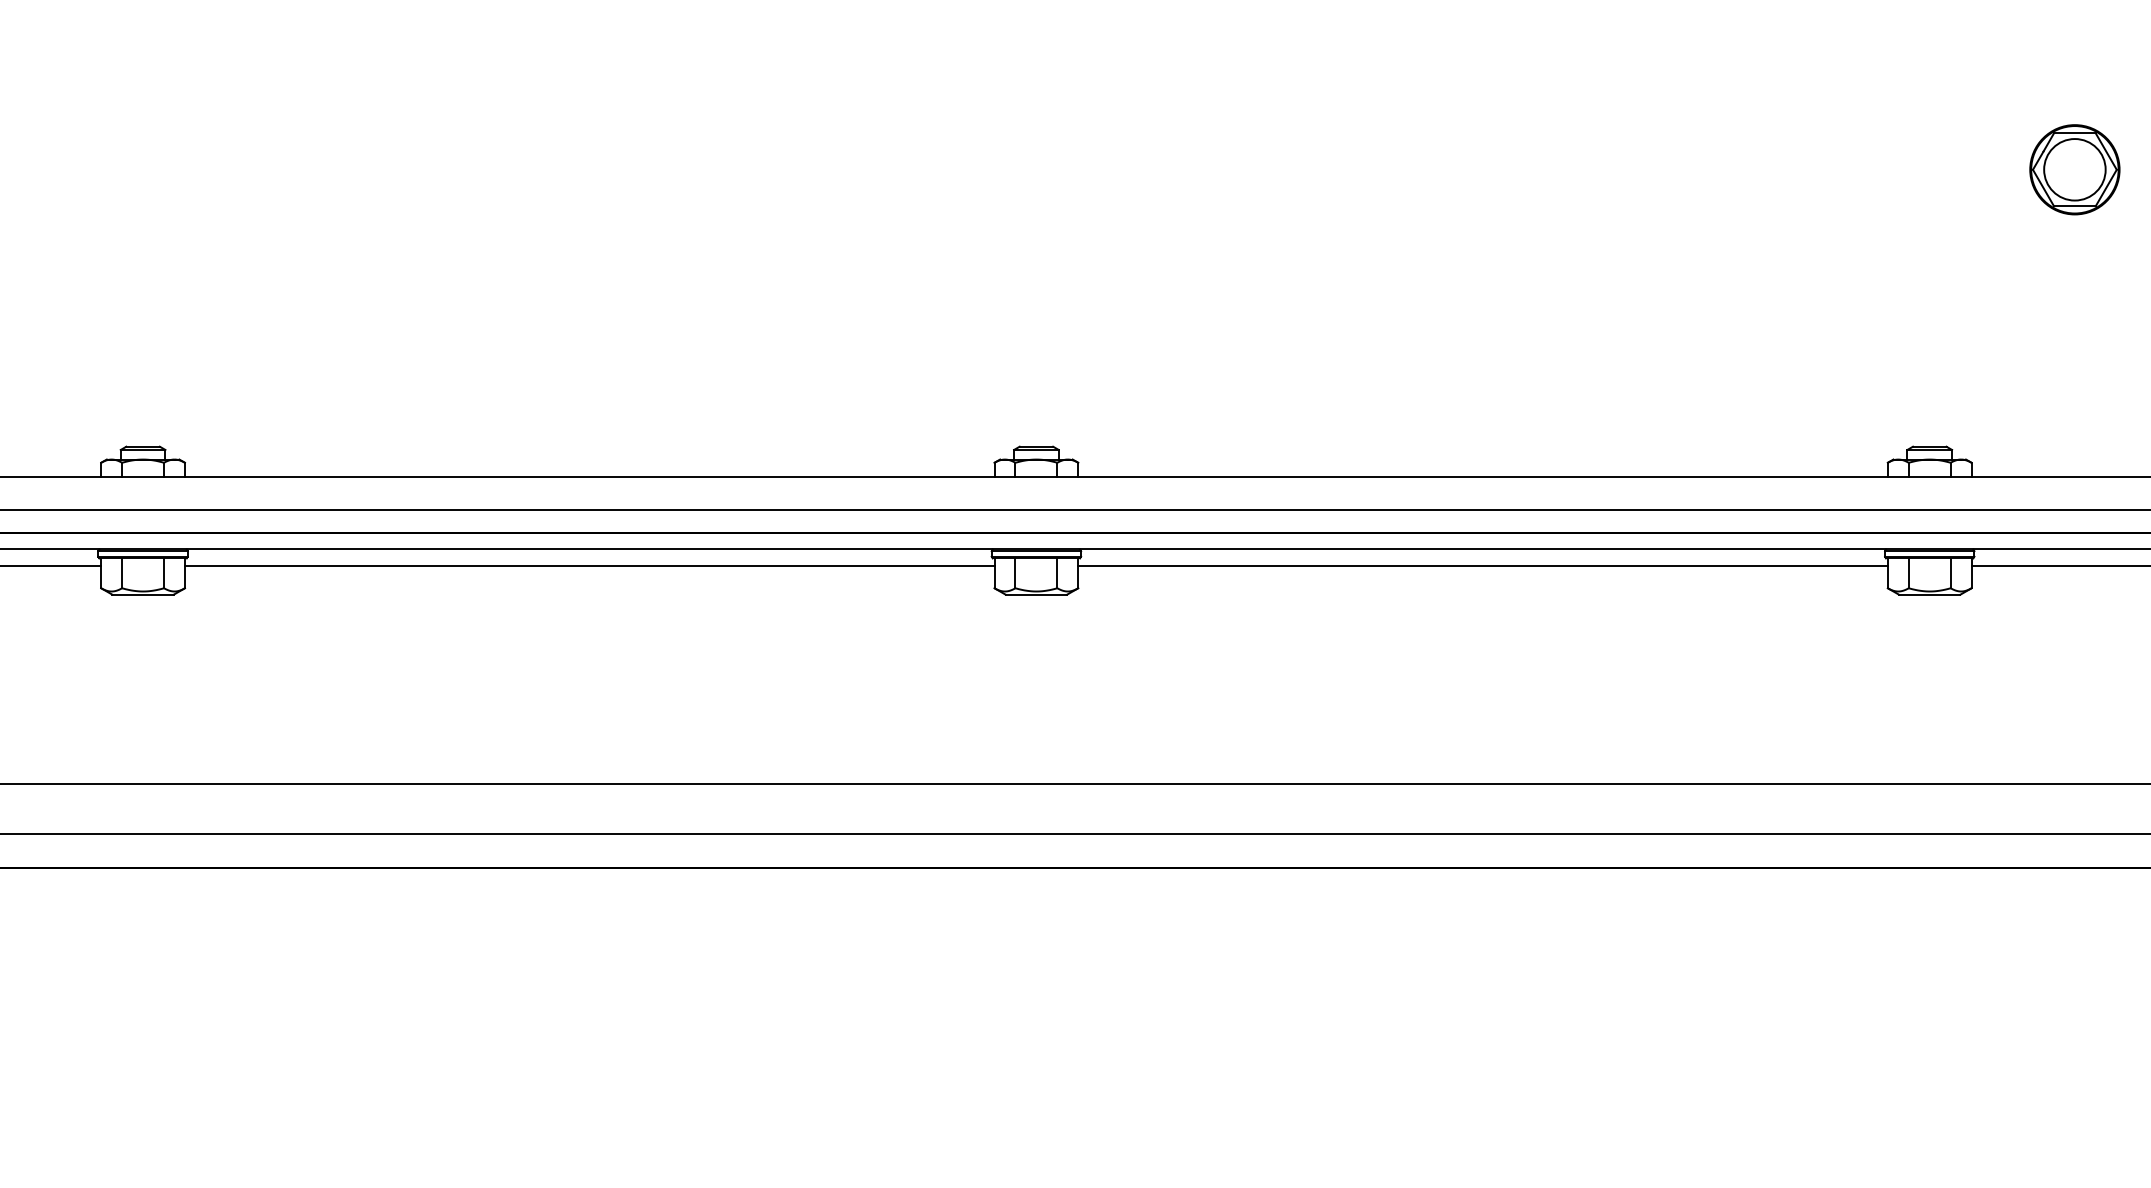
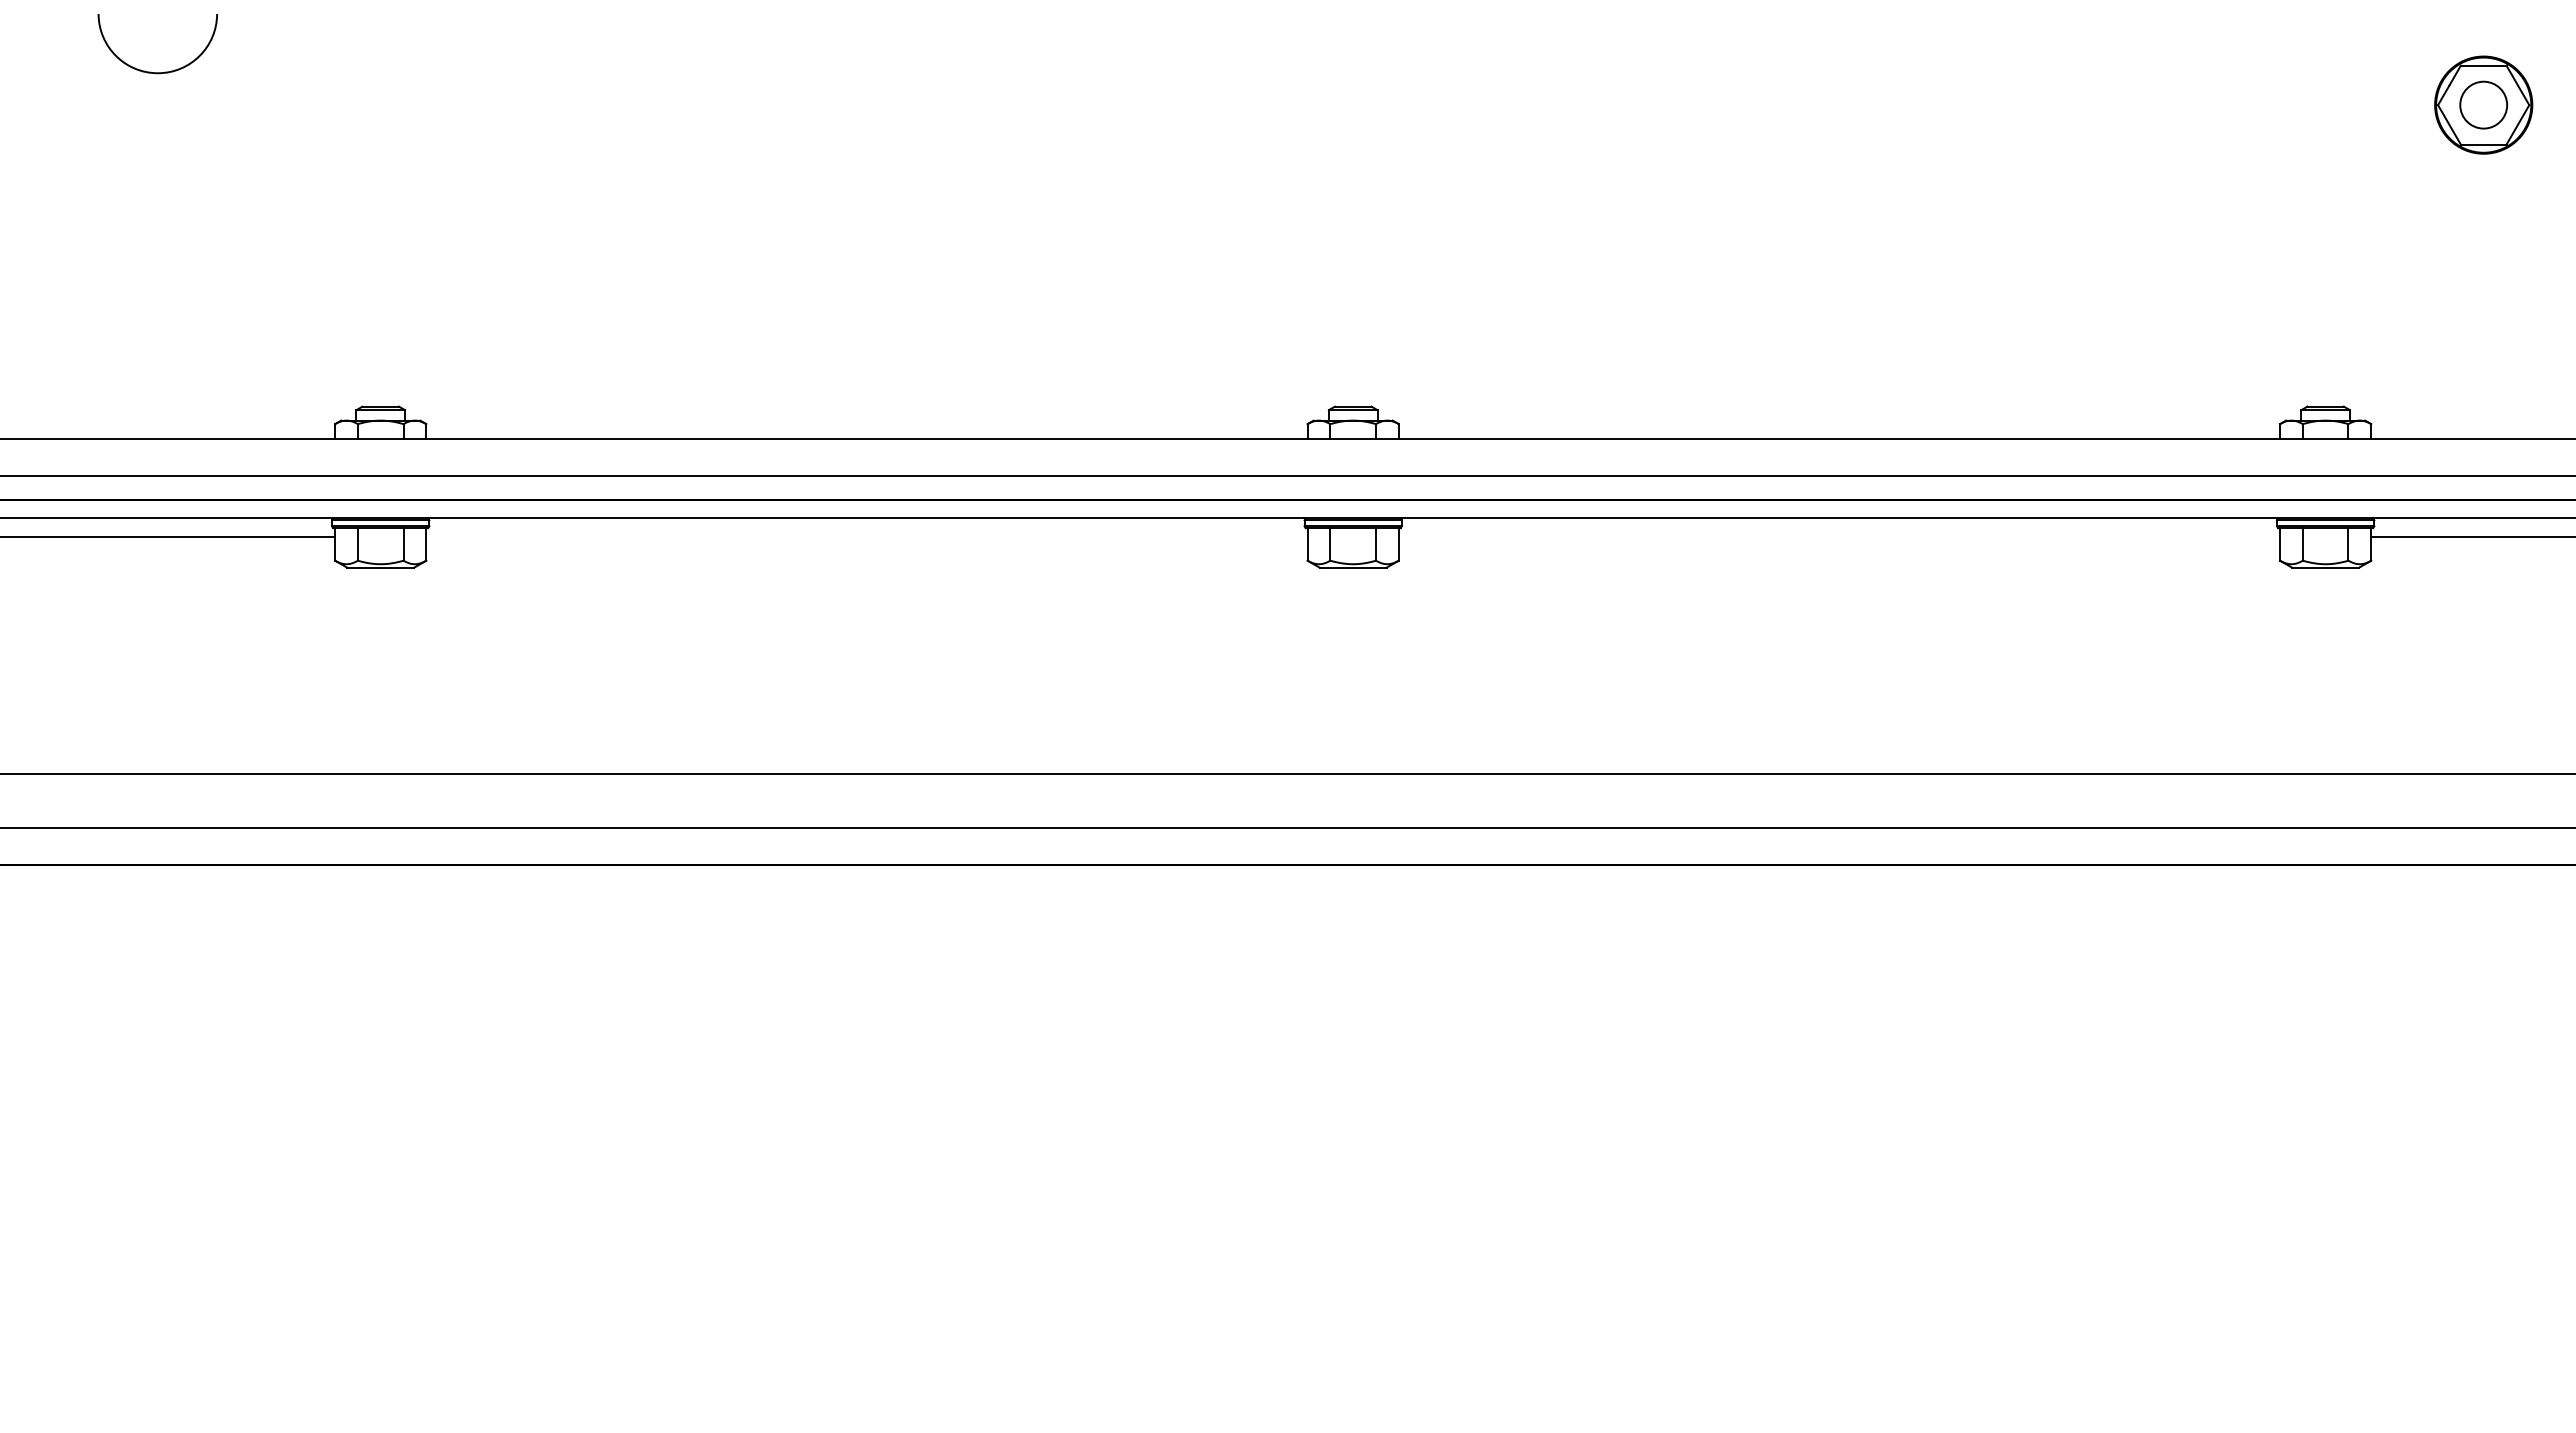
circle: (2074, 169) -> (2483, 104), size x0.7
line: (589, 566) -> (866, 536), removed
line: (1483, 566) -> (1839, 536), removed

